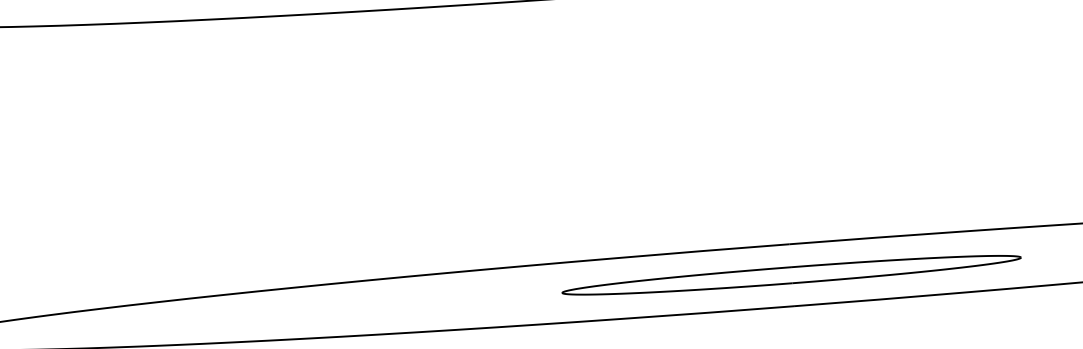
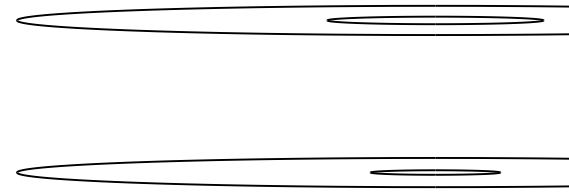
part: (791, 275) -> (435, 172), size x0.6

